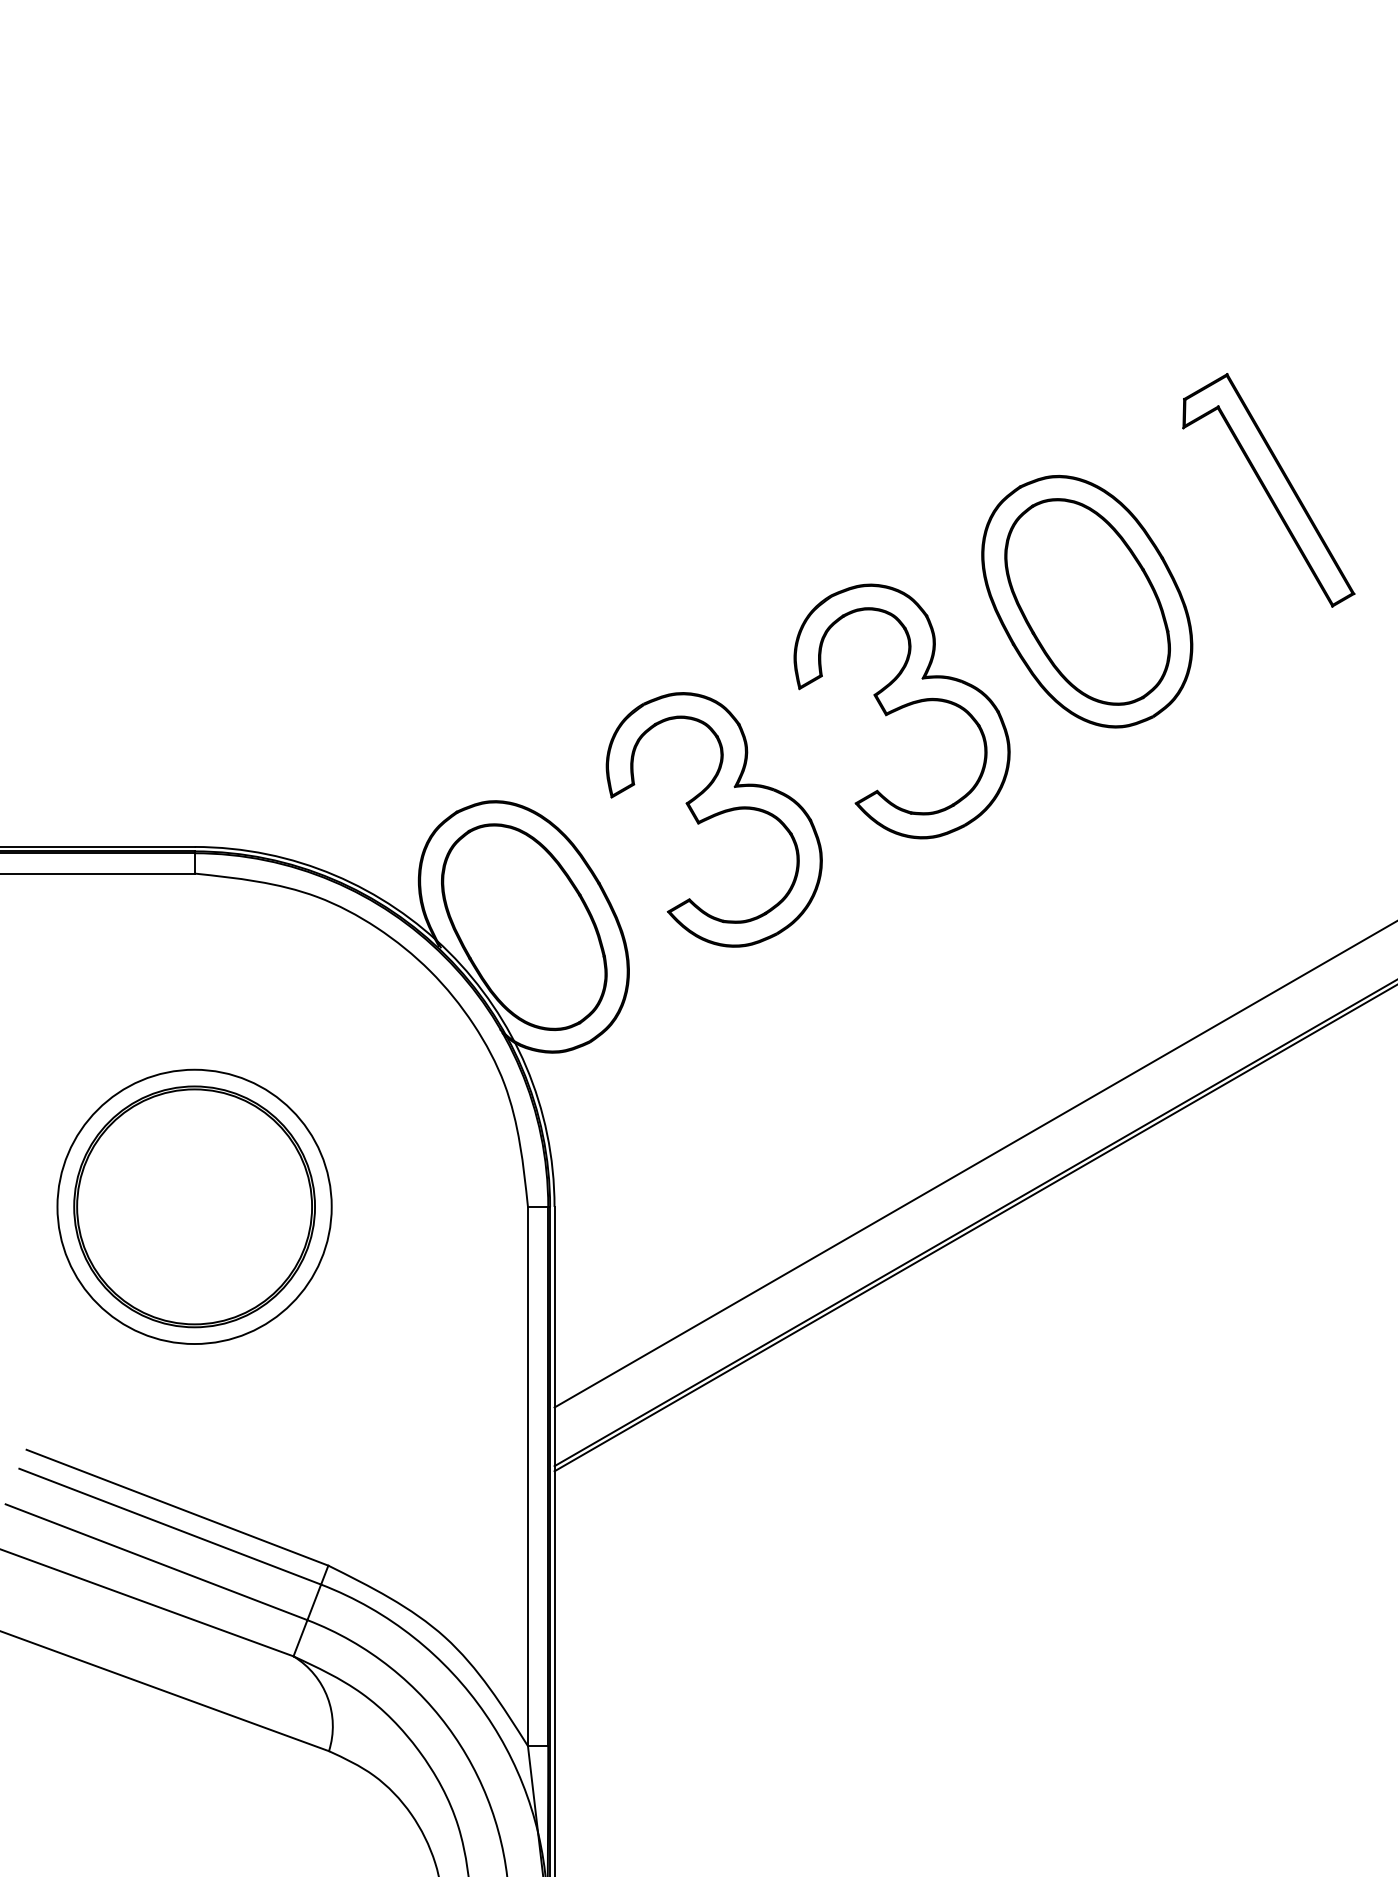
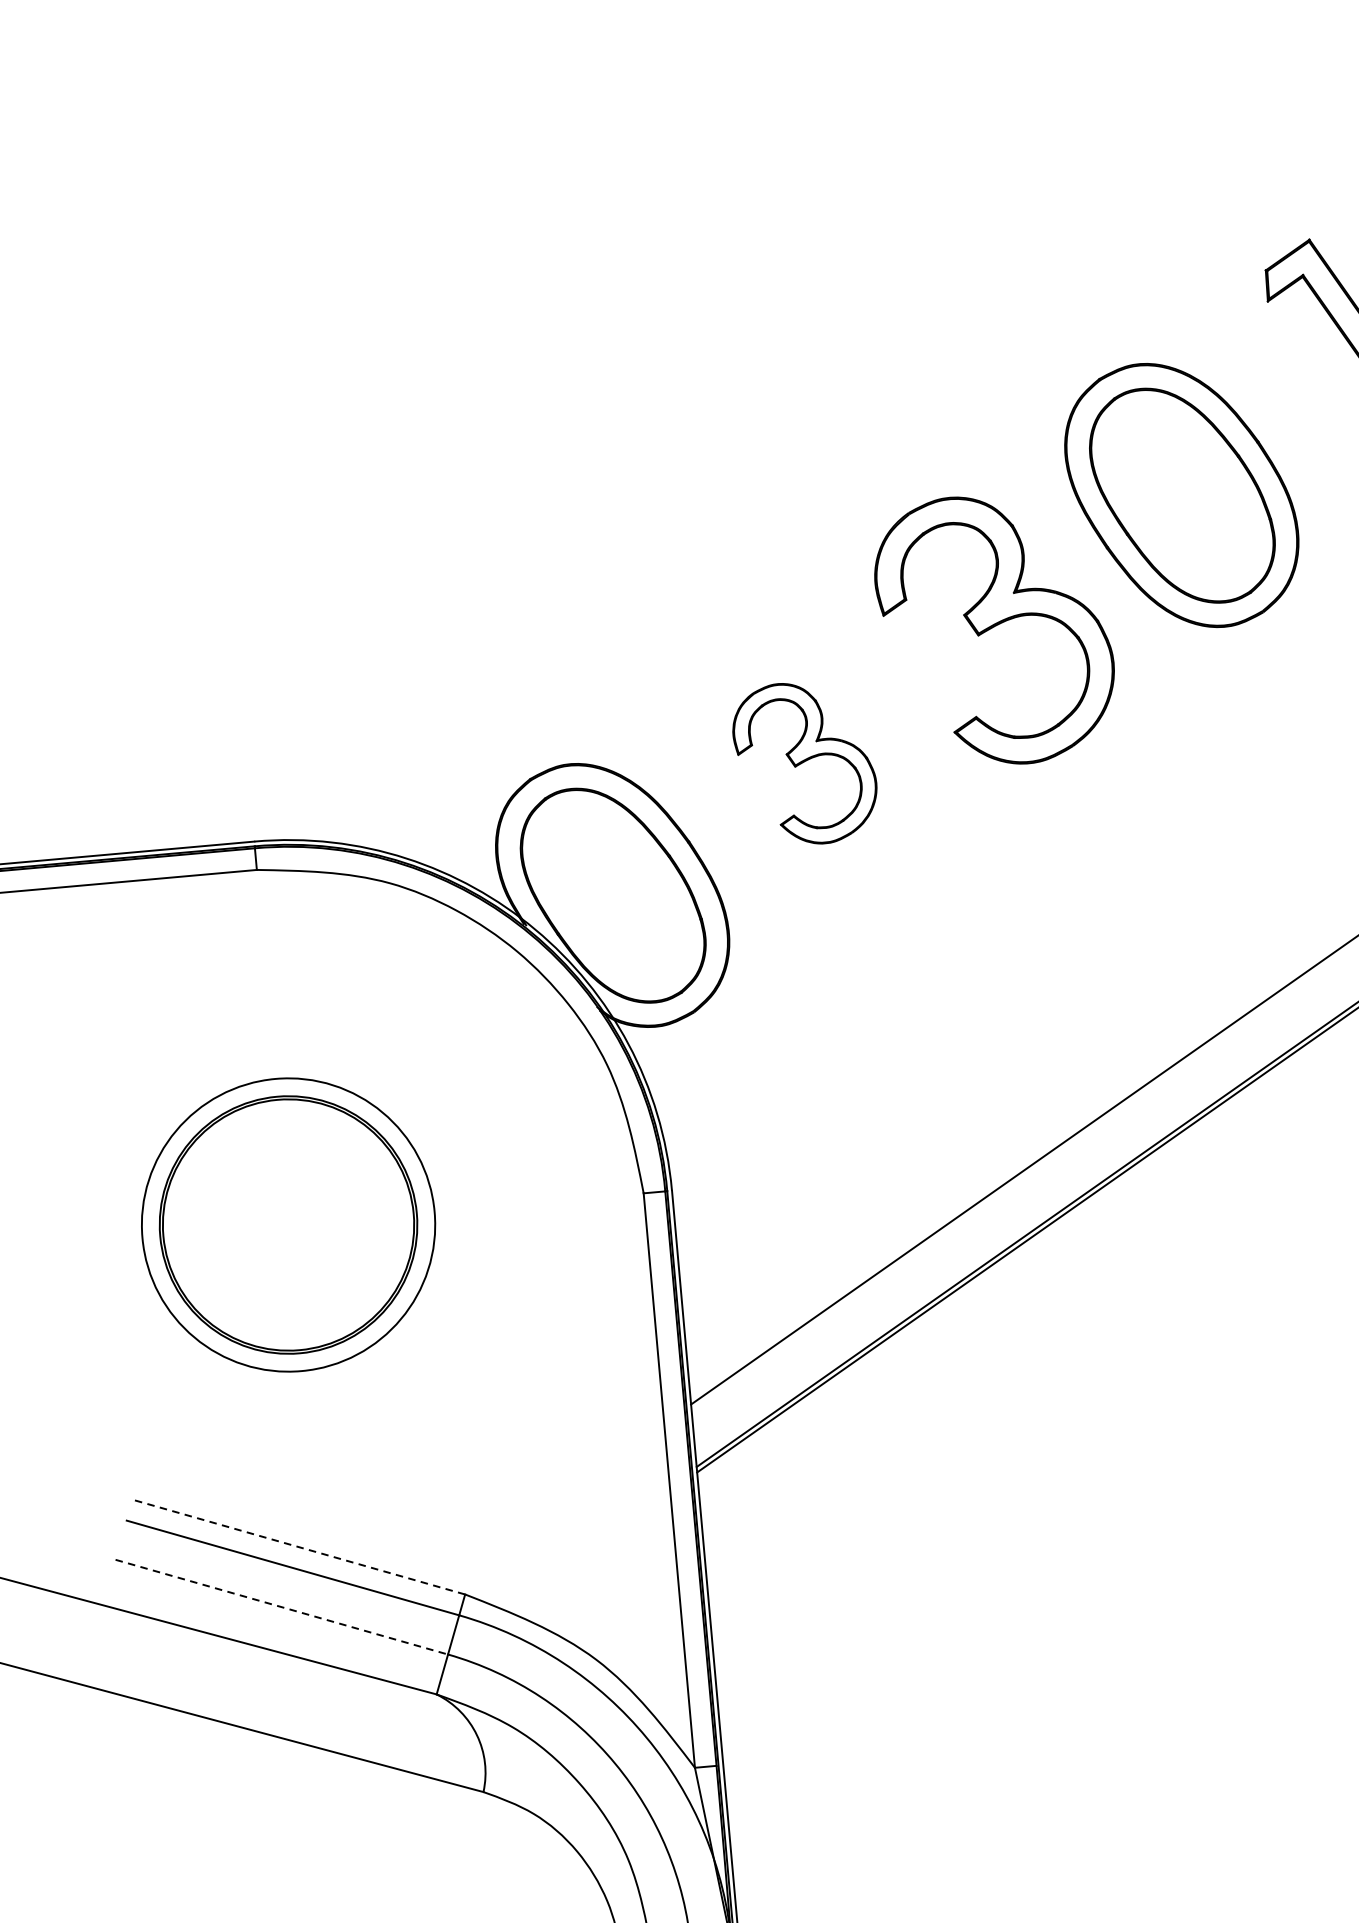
part: (713, 819) -> (804, 763), size x0.6
line: (177, 1507) -> (298, 1546), solid -> dashed
line: (156, 1562) -> (281, 1607), solid -> dashed

